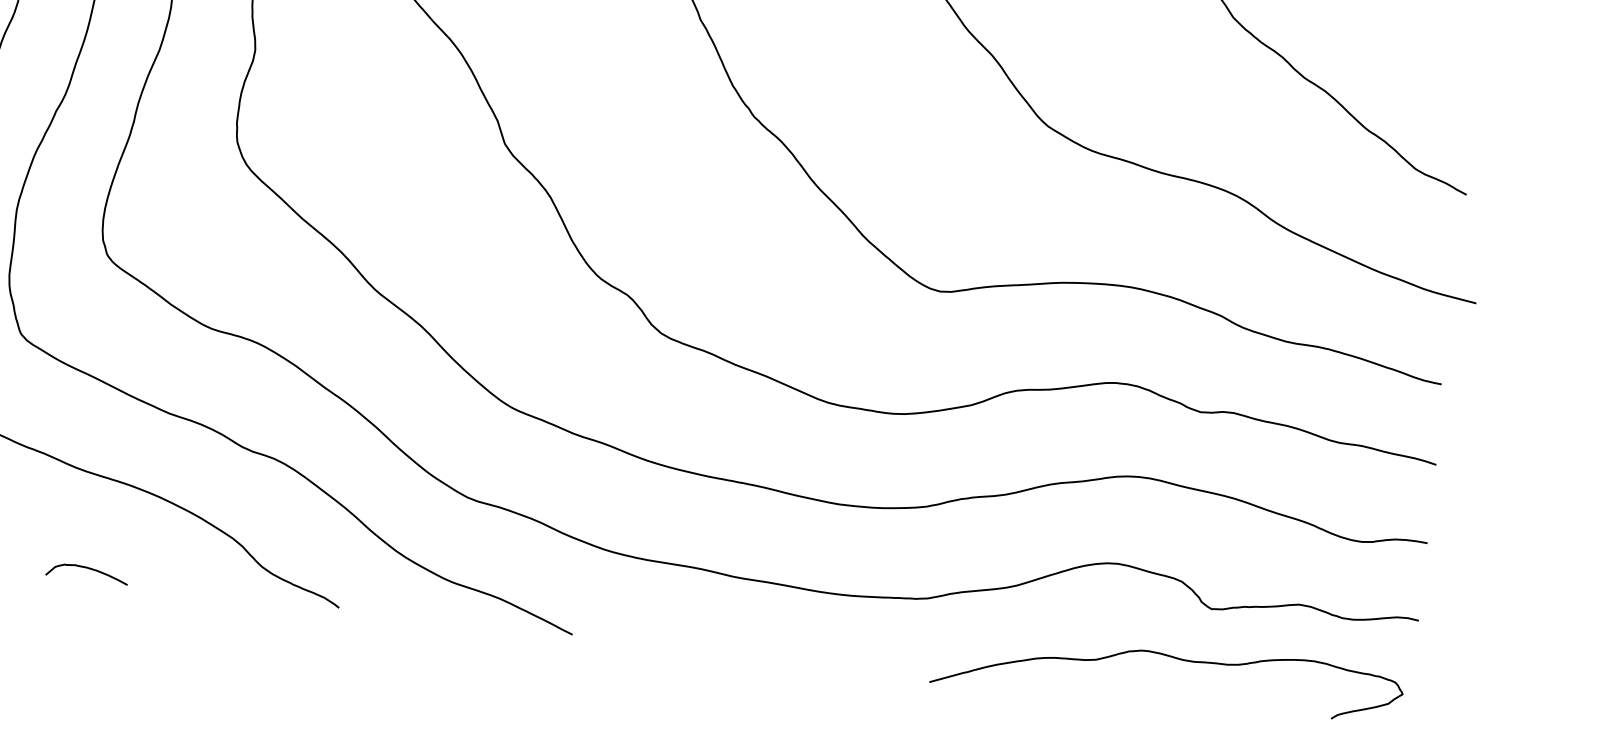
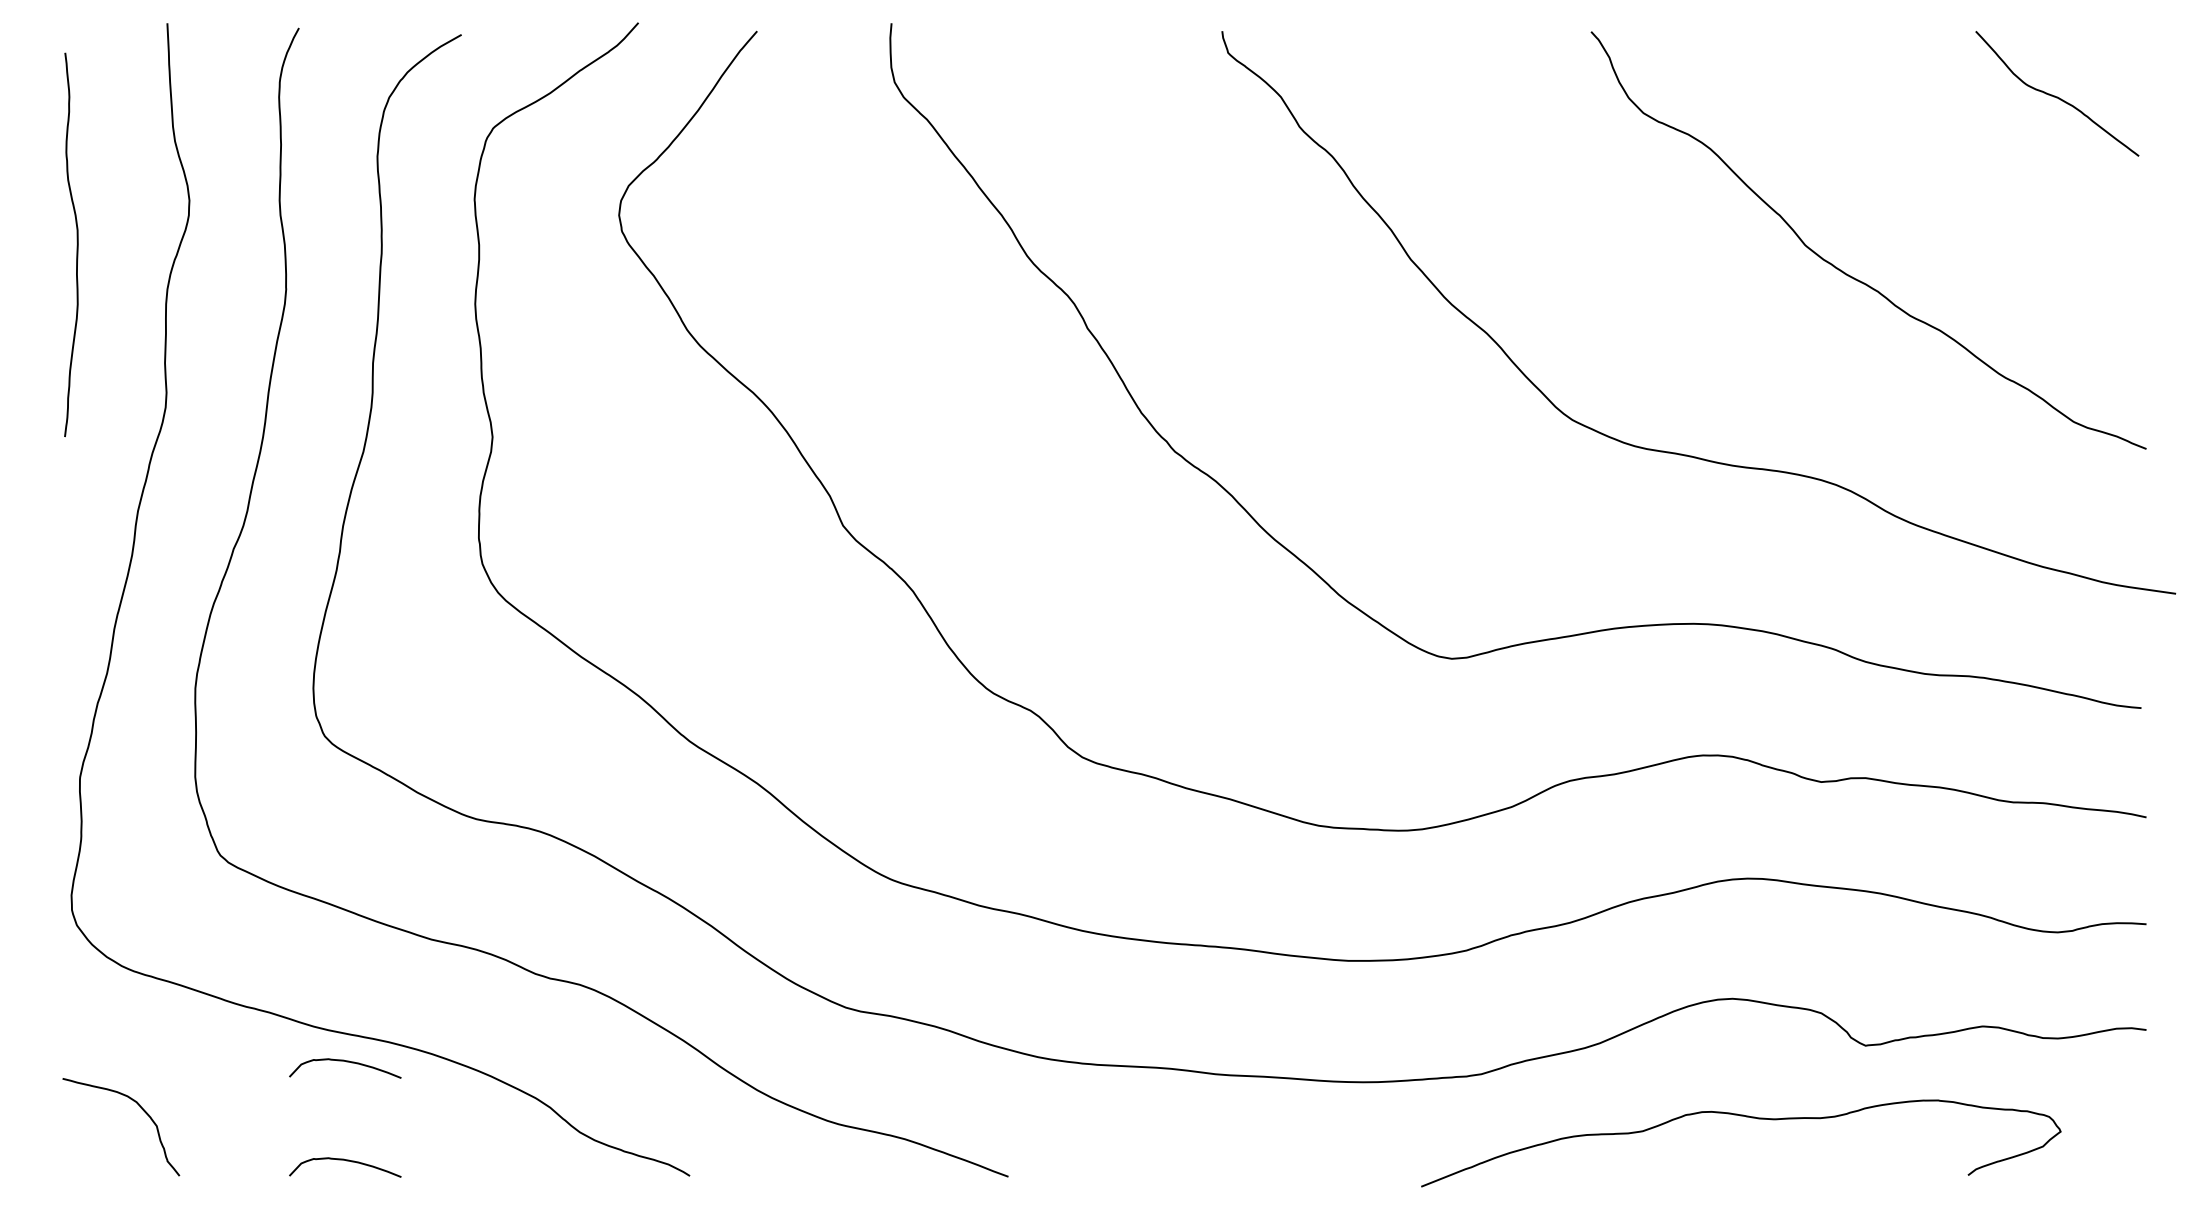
curve: (96, 496) -> (346, 1062), added
curve: (1173, 658) -> (1746, 1117), moved

